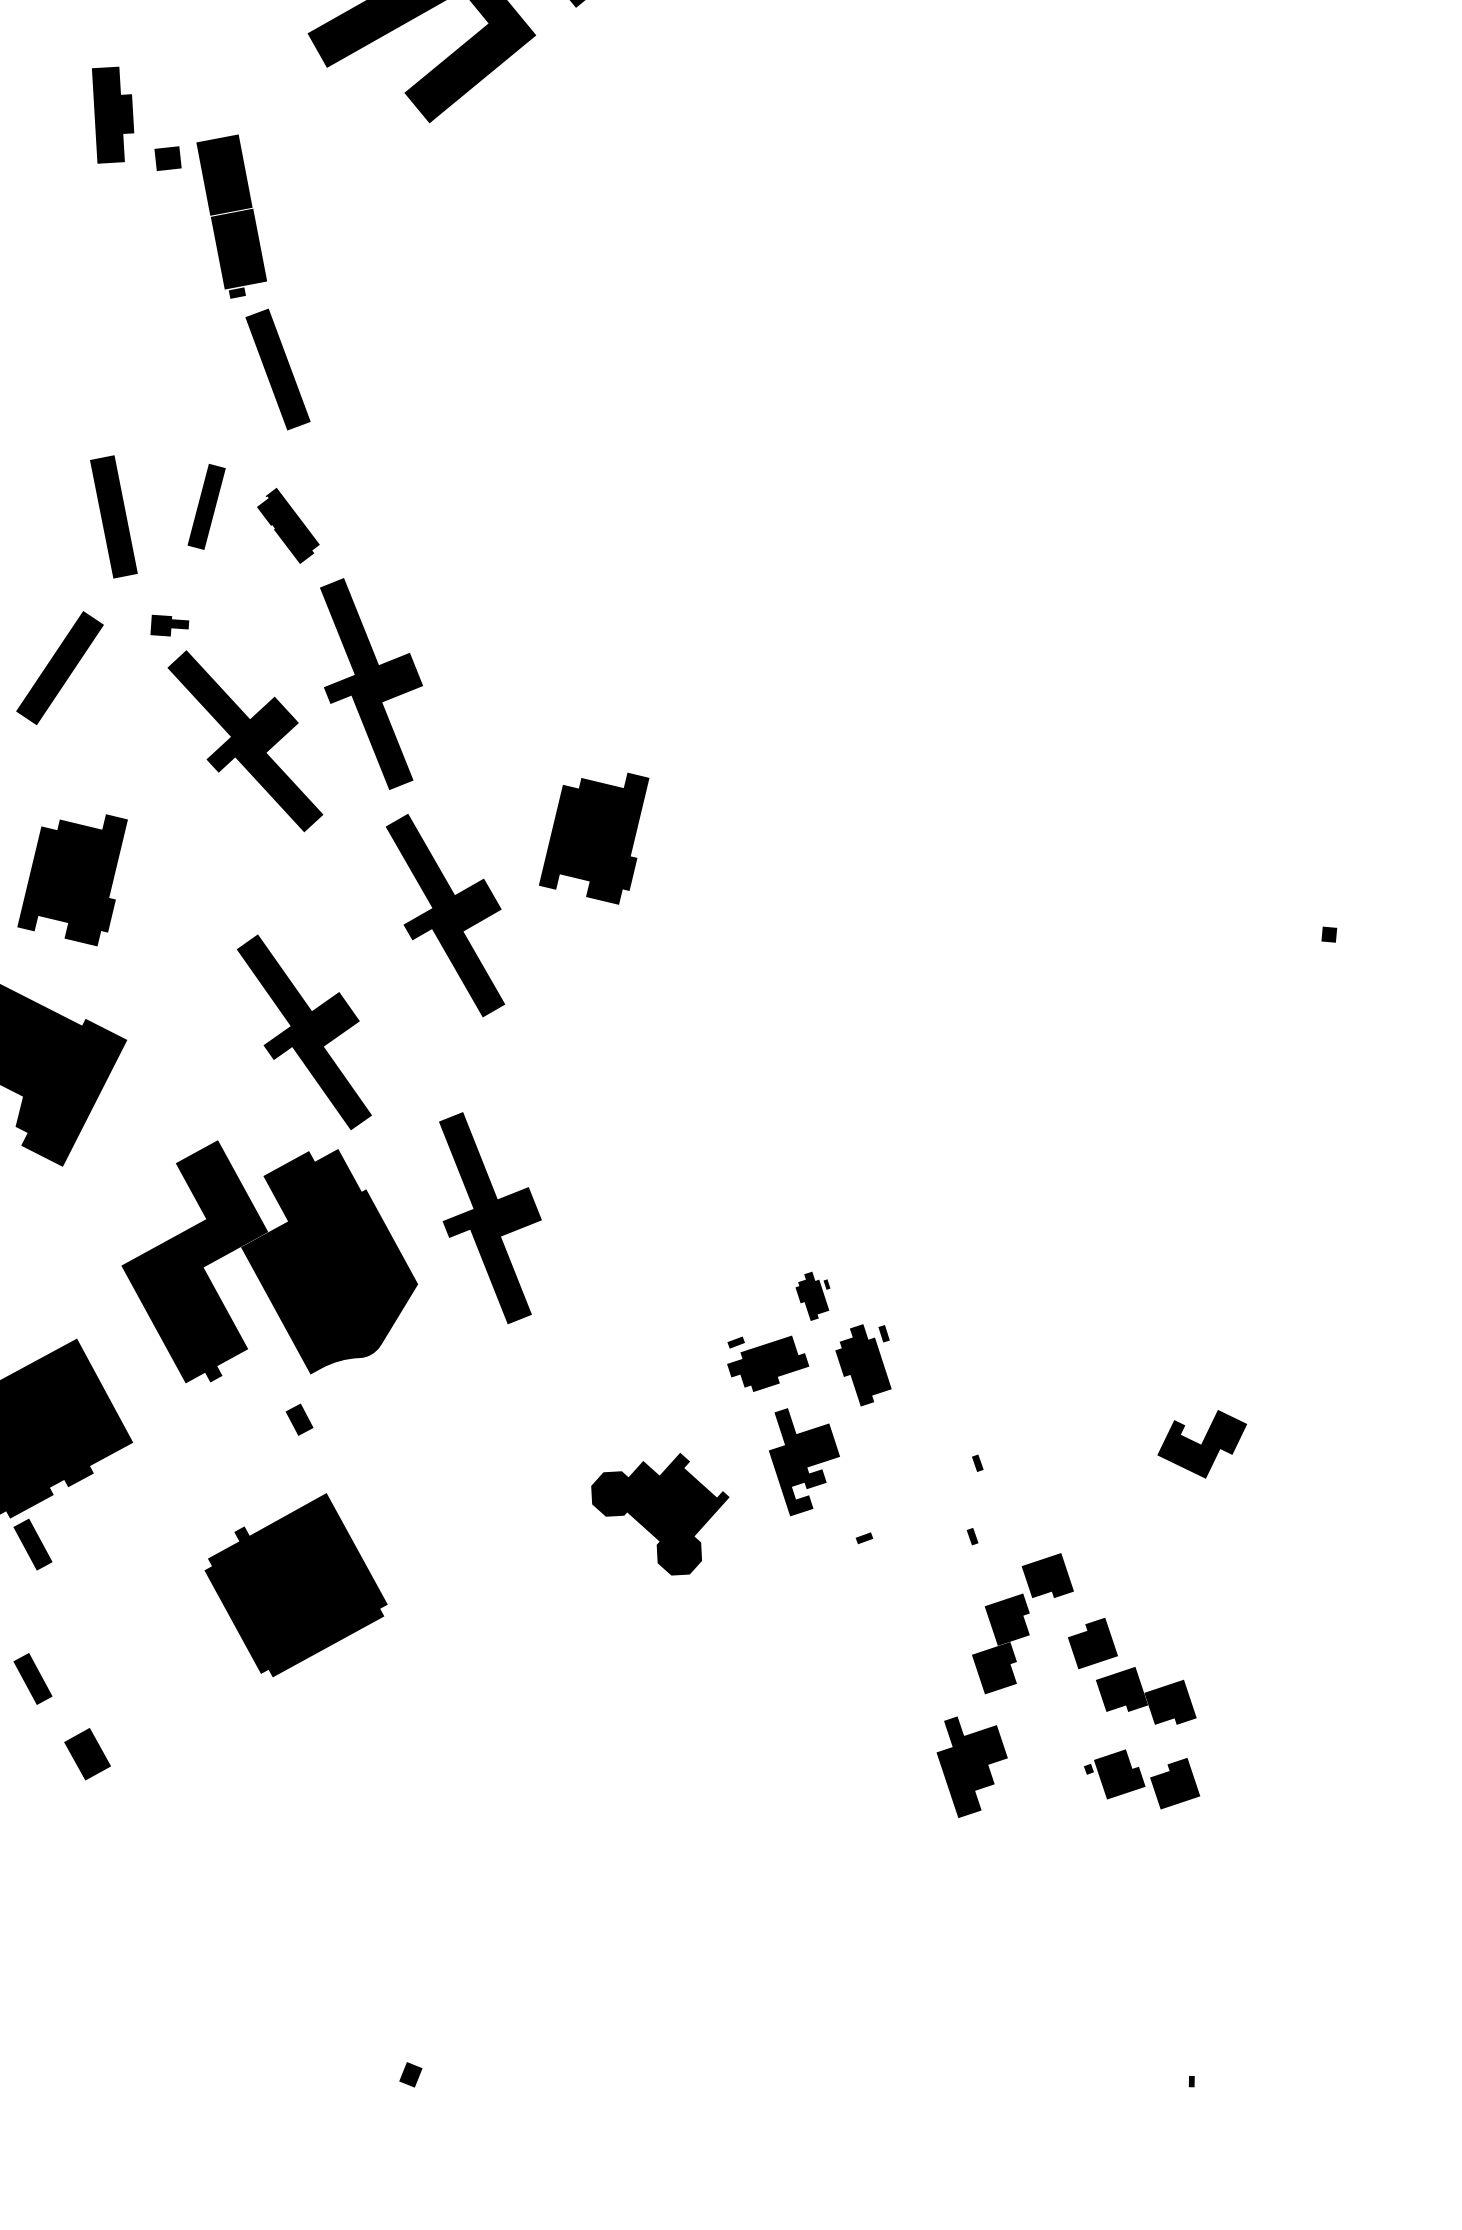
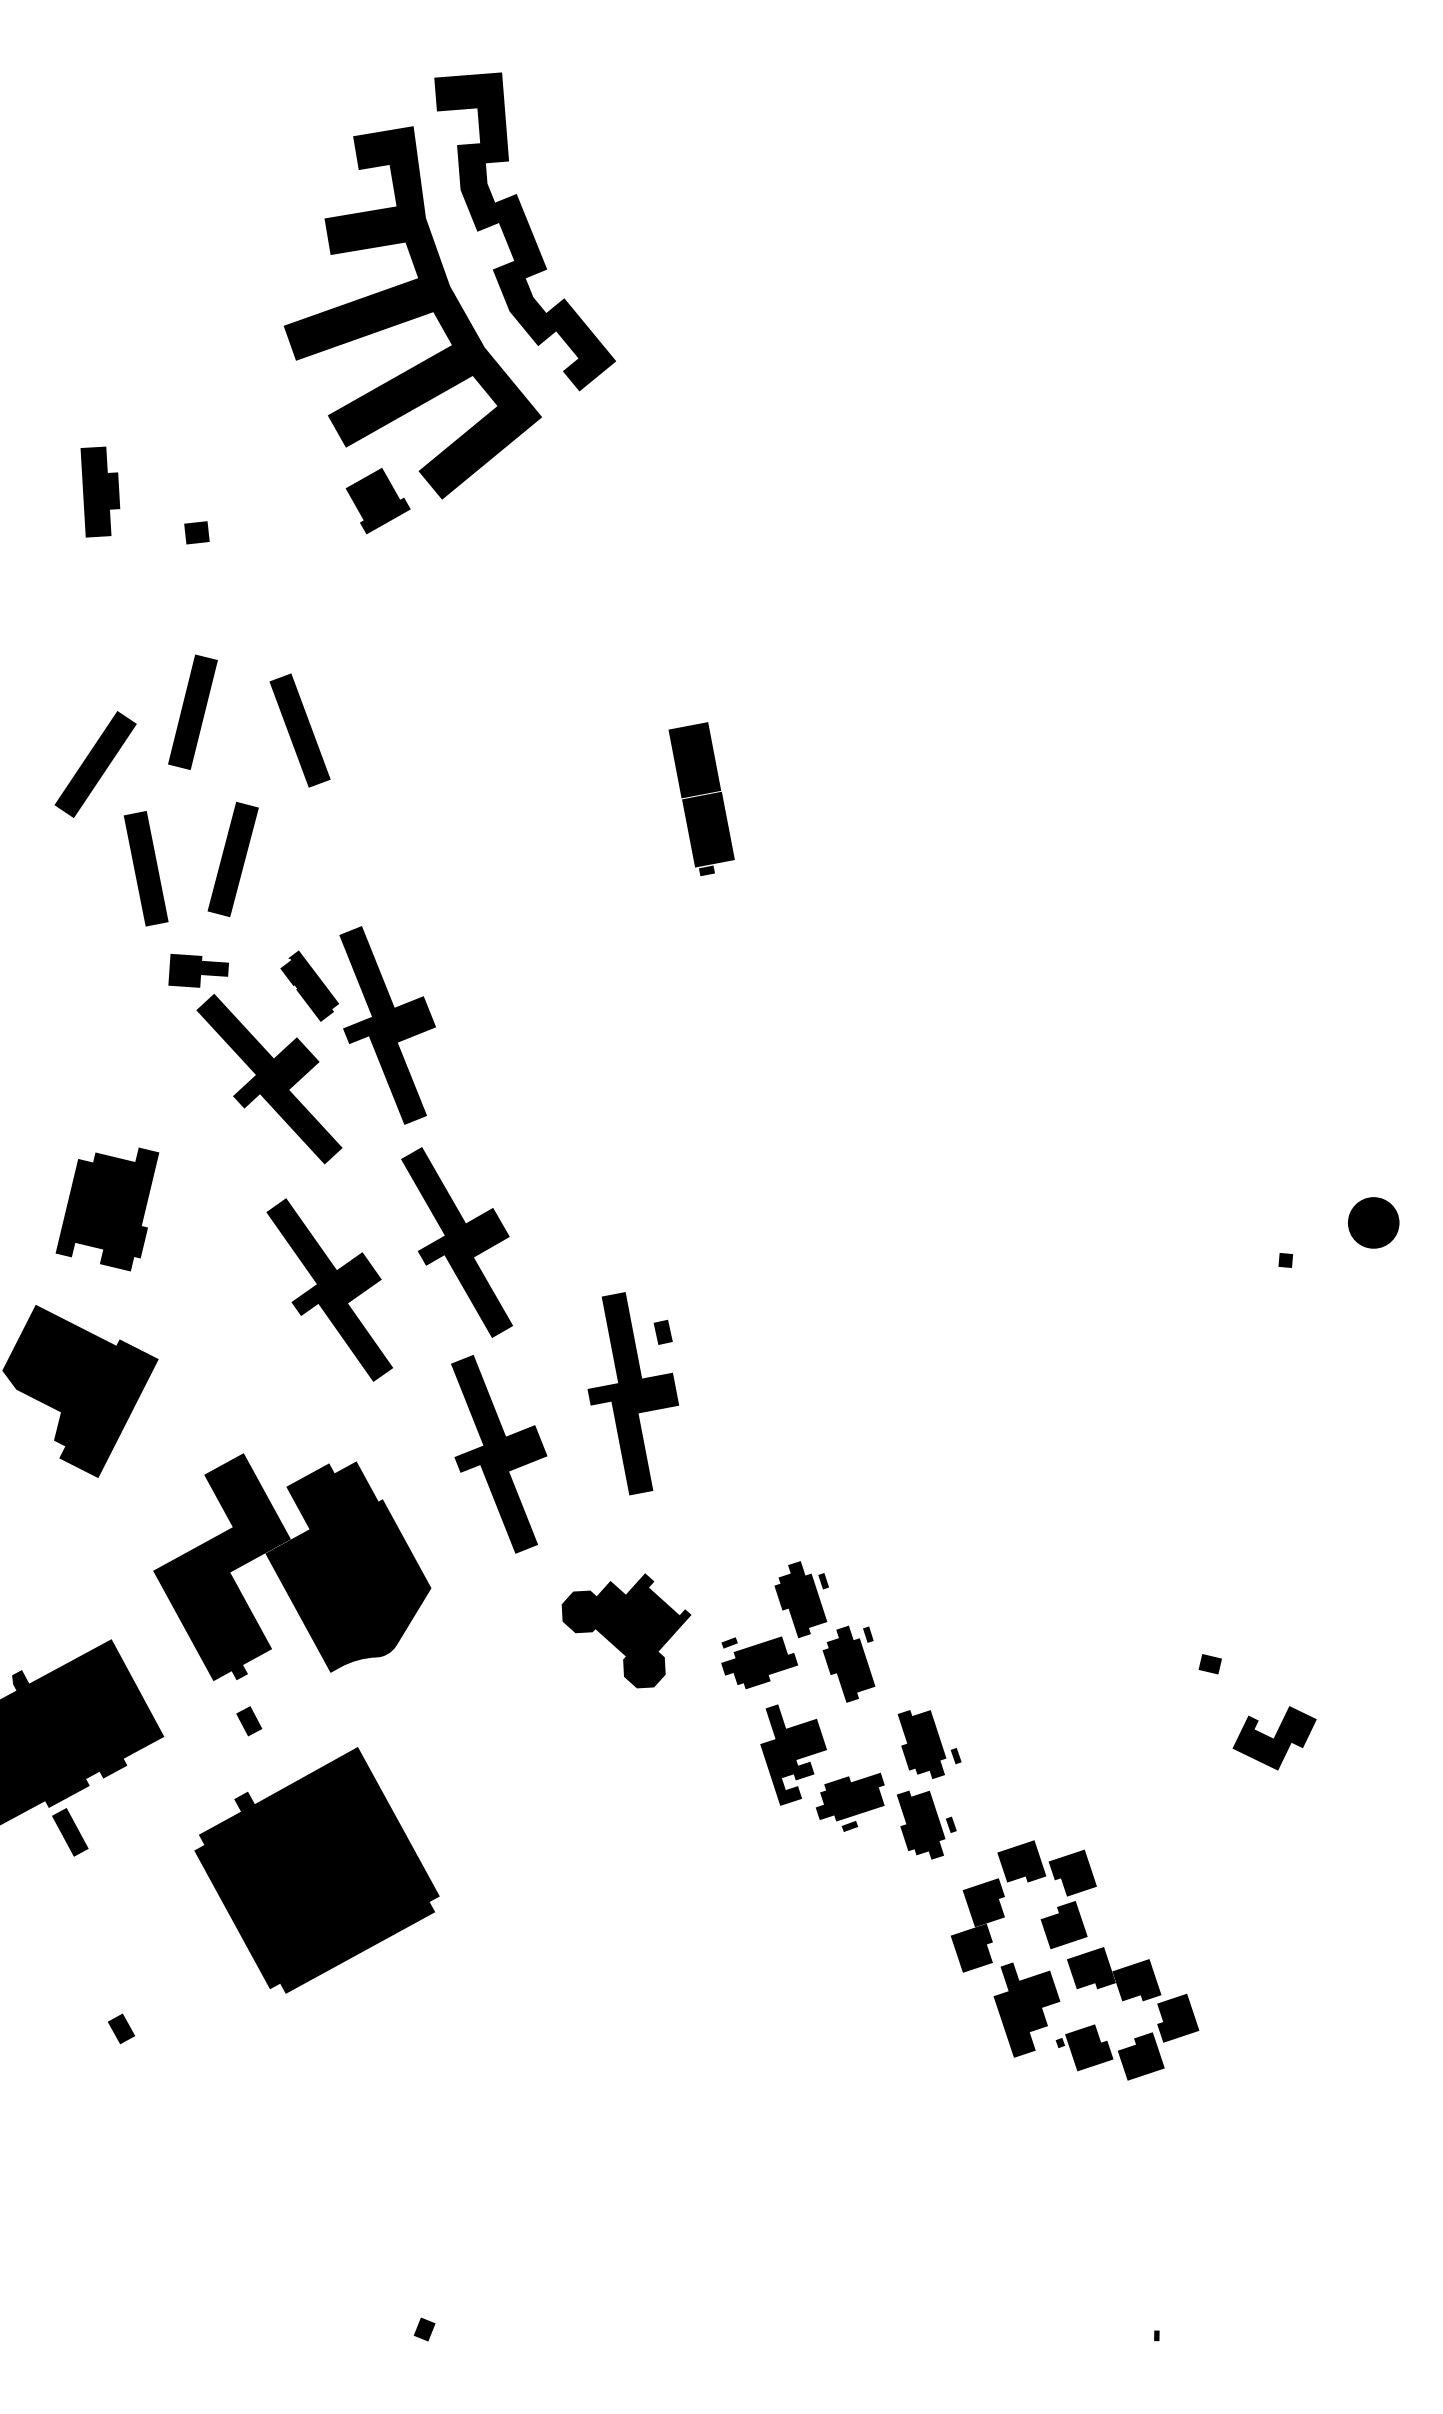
part: (113, 114) -> (100, 491), moved
fill: (360, 124) -> (377, 500), added
part: (231, 216) -> (701, 799), moved
fill: (163, 350) -> (192, 712), added
part: (205, 505) -> (232, 858), size x1.43
part: (288, 525) -> (309, 985), moved
part: (169, 625) -> (198, 970), size x1.67
part: (59, 668) -> (95, 764), moved
part: (594, 838) -> (596, 1170), removed
fill: (1422, 894) -> (1373, 1222), added
fill: (664, 1011) -> (662, 1332), added
part: (304, 1031) -> (329, 1289), moved
fill: (633, 1076) -> (633, 1393), added
part: (490, 1218) -> (499, 1454), moved
part: (812, 1296) -> (801, 1599), size x1.67
fill: (1249, 1364) -> (1210, 1663), added
part: (299, 1419) -> (249, 1721), moved
part: (1202, 1444) -> (1274, 1738), moved
fill: (940, 1450) -> (921, 1744), added
fill: (864, 1506) -> (849, 1796), added
part: (660, 1513) -> (626, 1630), moved
fill: (939, 1536) -> (920, 1824), added
part: (295, 1585) -> (316, 1870), size x1.43
fill: (1101, 1587) -> (1072, 1872), added
part: (33, 1679) -> (70, 1958), removed
fill: (1214, 1742) -> (1178, 2017), added
part: (87, 1753) -> (121, 2028), size x0.62
part: (971, 1766) -> (1026, 2009), moved

